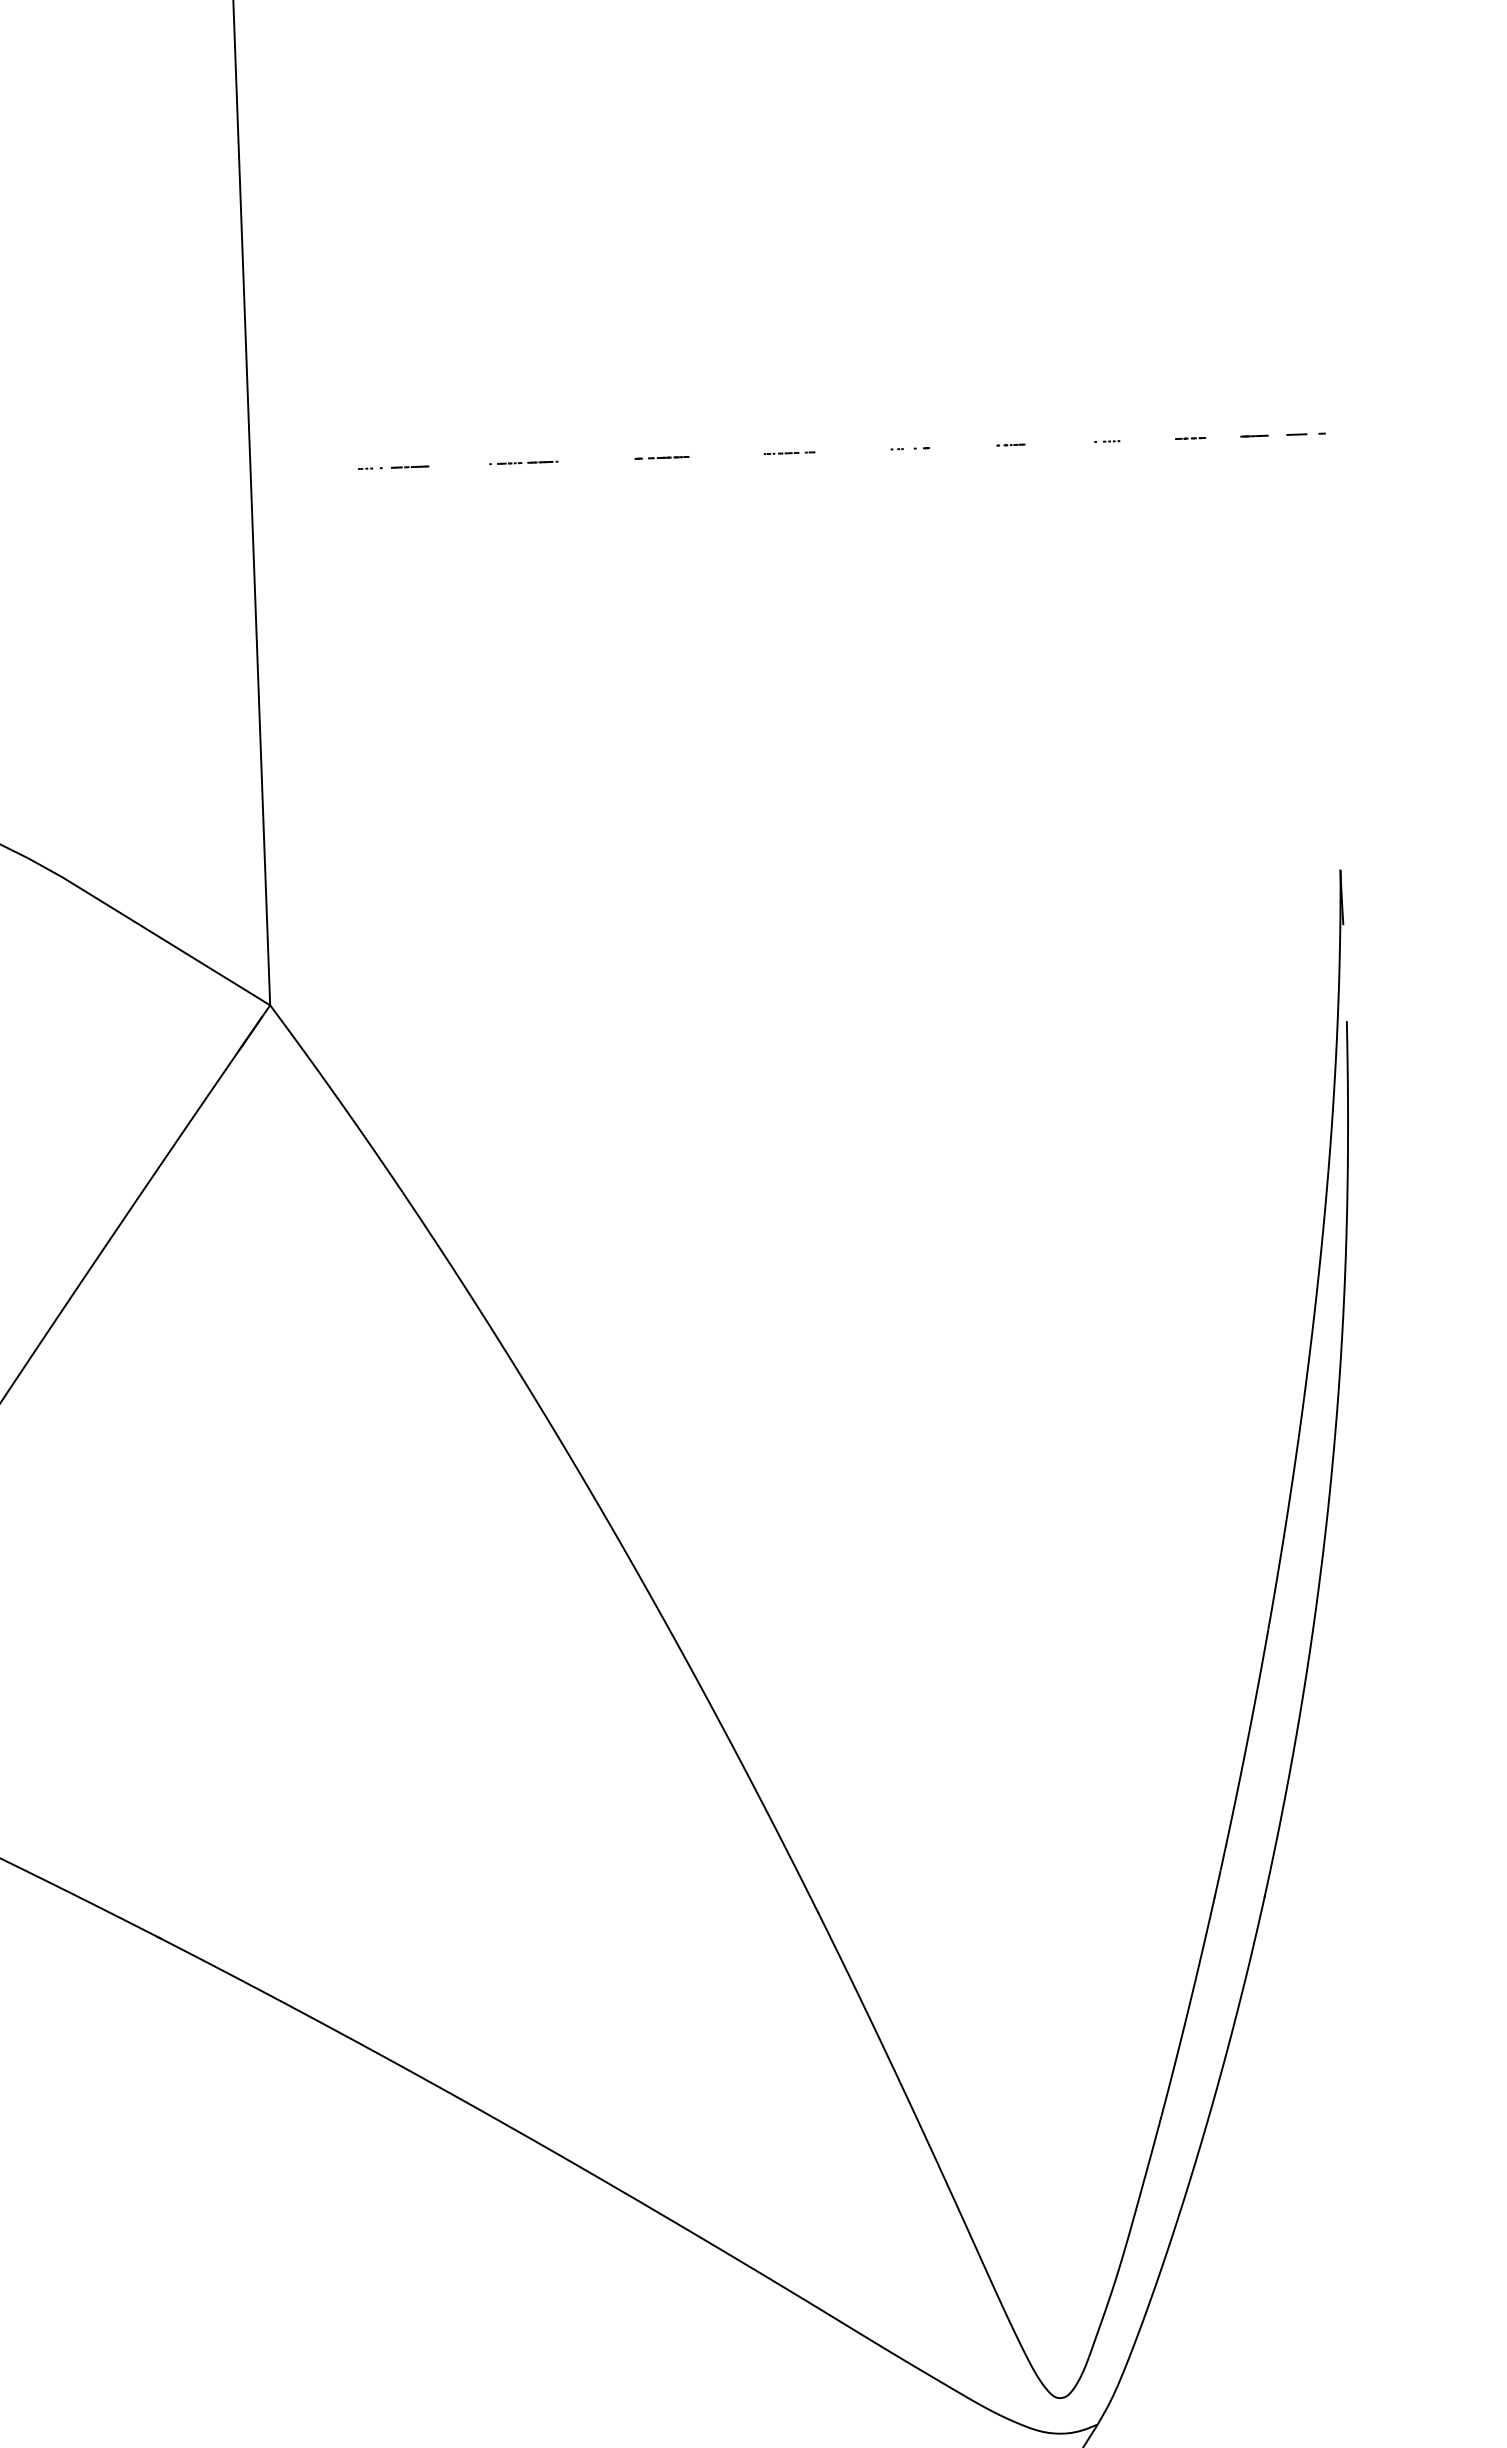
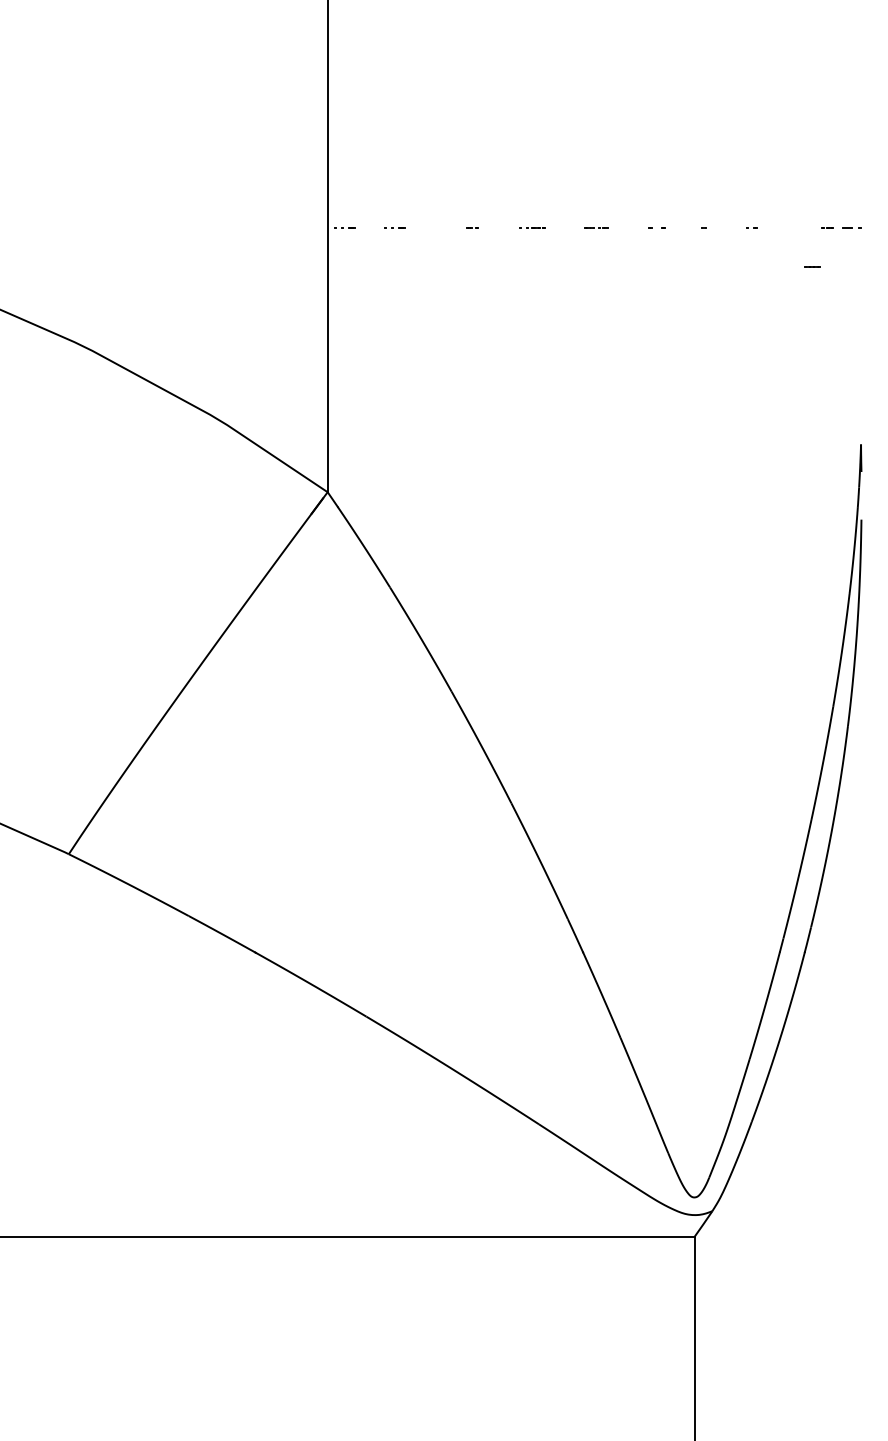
line: (1190, 437) -> (812, 266), moved
line: (282, 471) -> (343, 227), added

